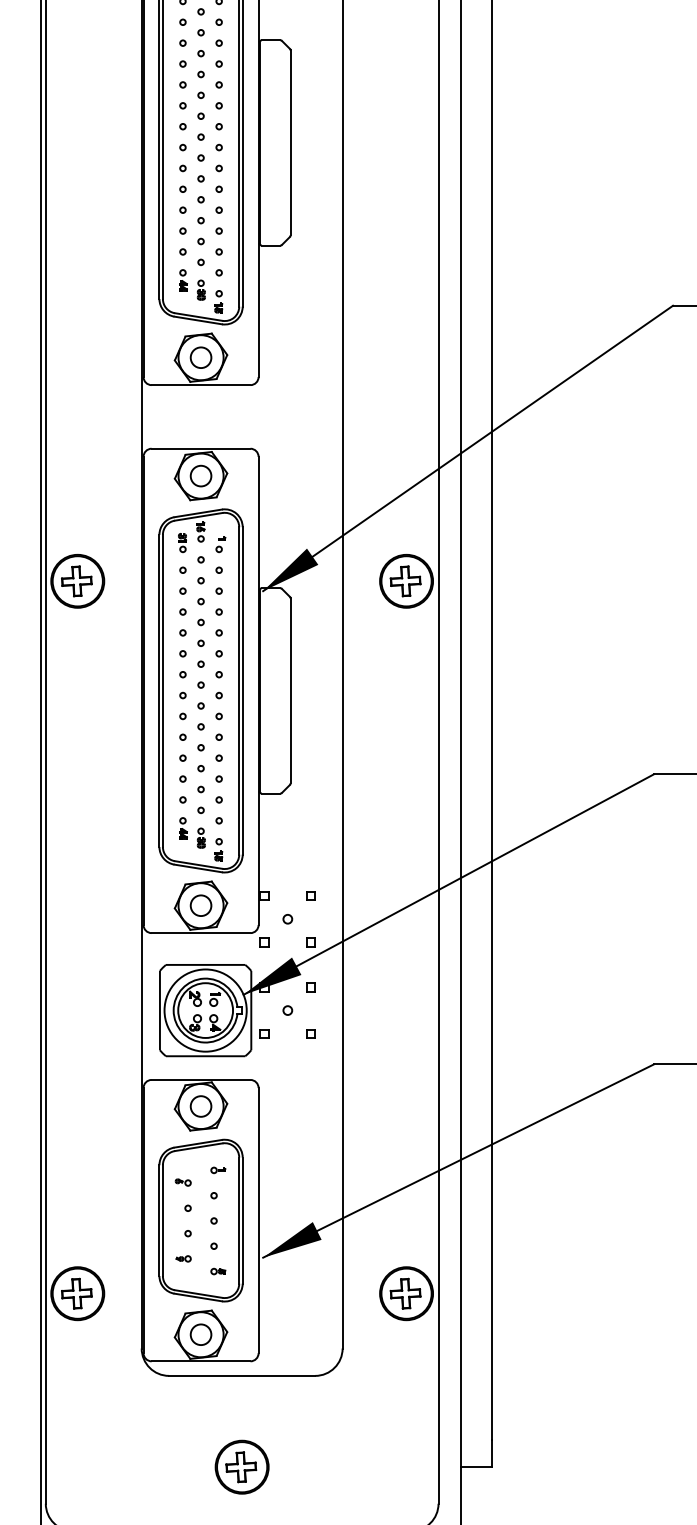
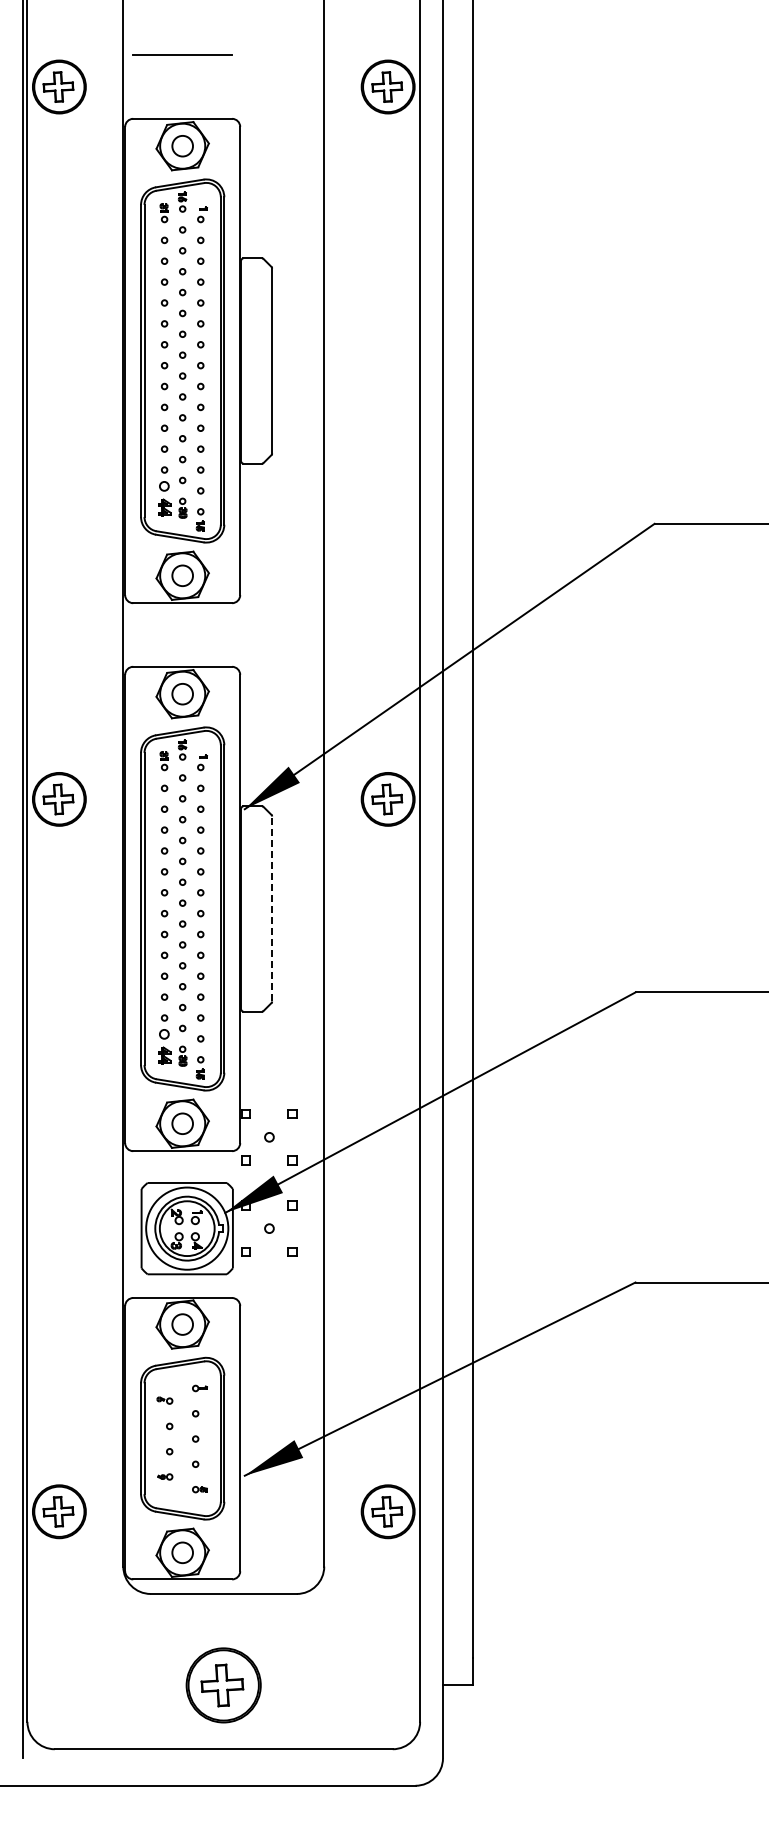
part: (182, 280) -> (164, 498), size x1.6
line: (290, 690) -> (272, 908), solid -> dashed
part: (182, 828) -> (164, 1046), size x1.6
part: (241, 1466) -> (223, 1684), size x1.4

